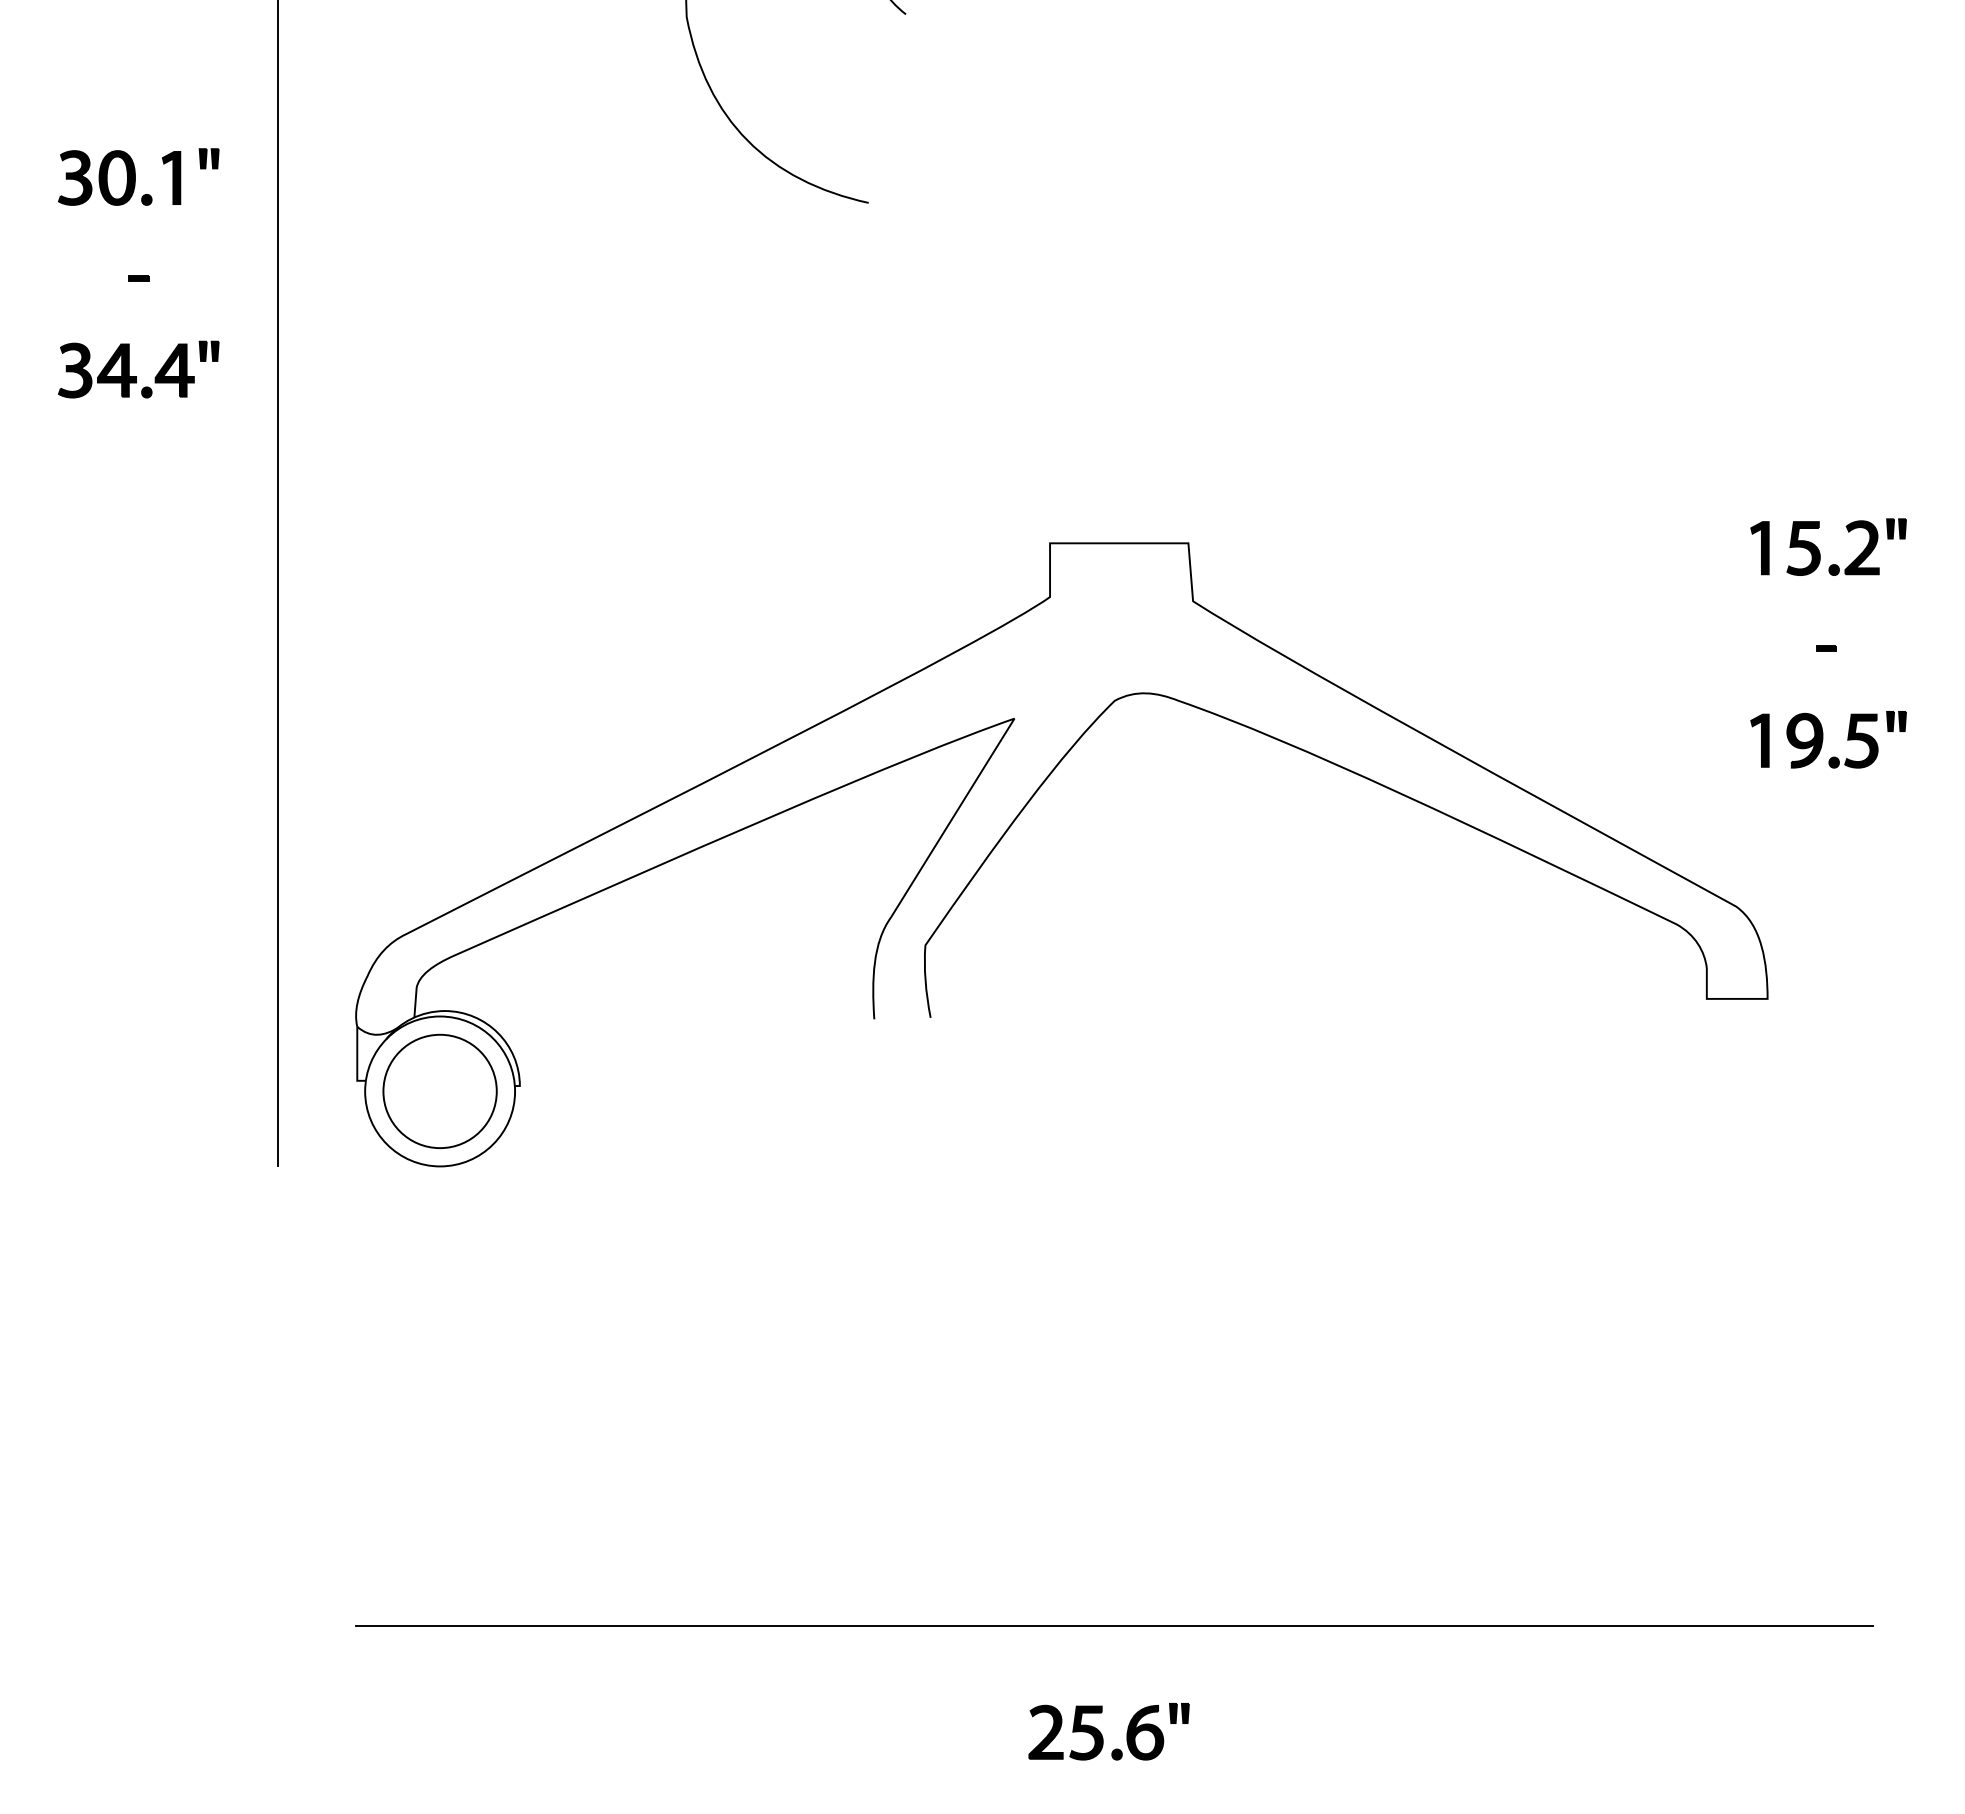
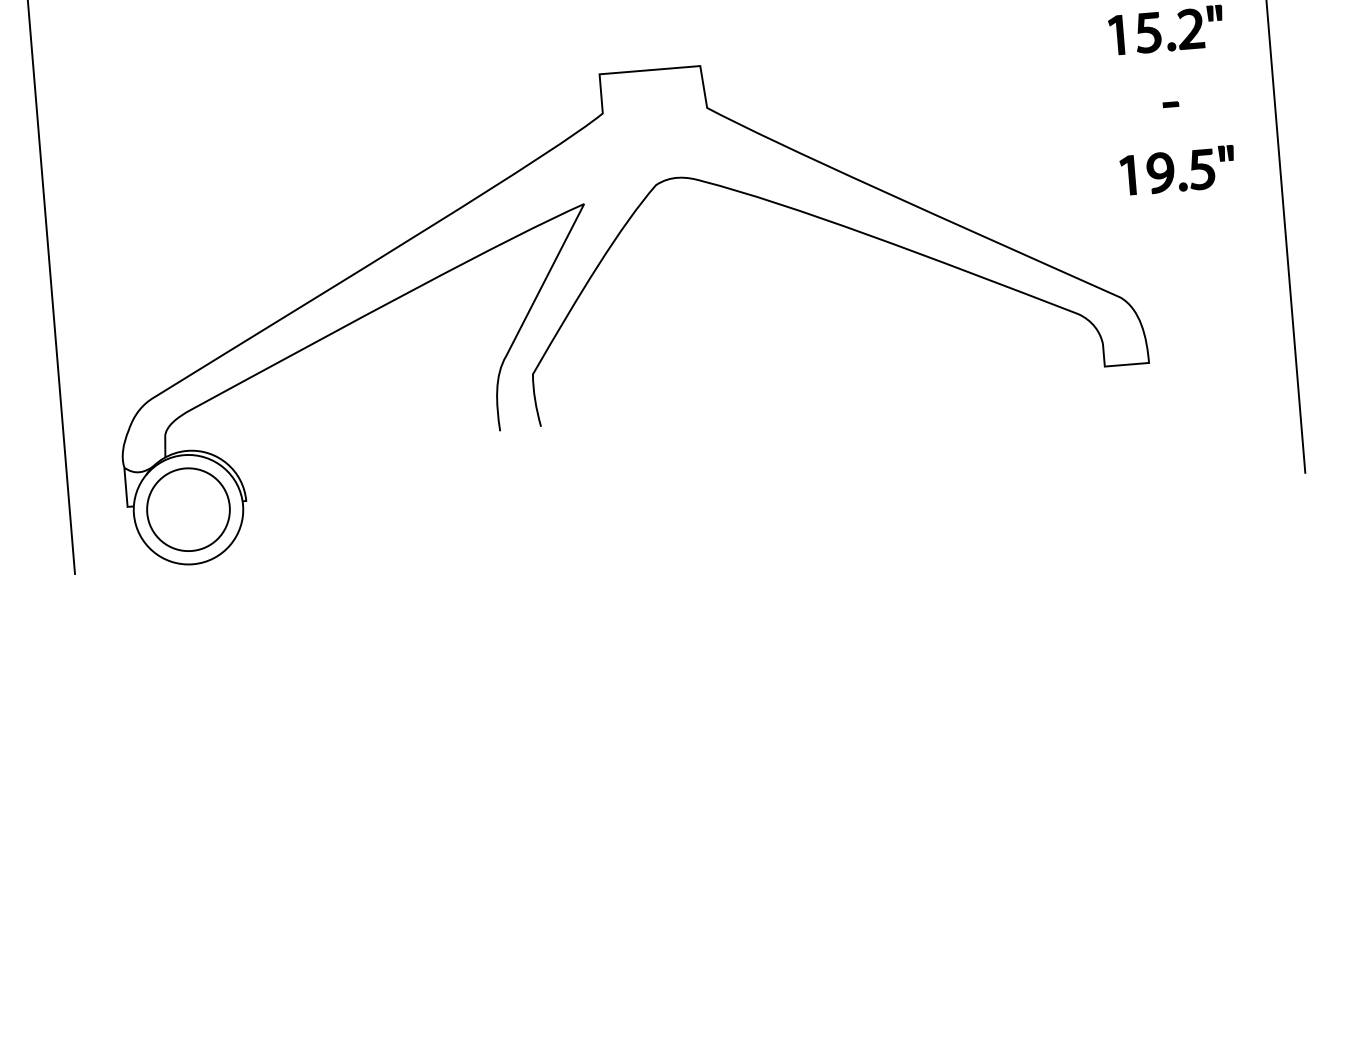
line: (1114, 1626) -> (711, 858), removed
part: (1102, 1734) -> (709, 938), removed

